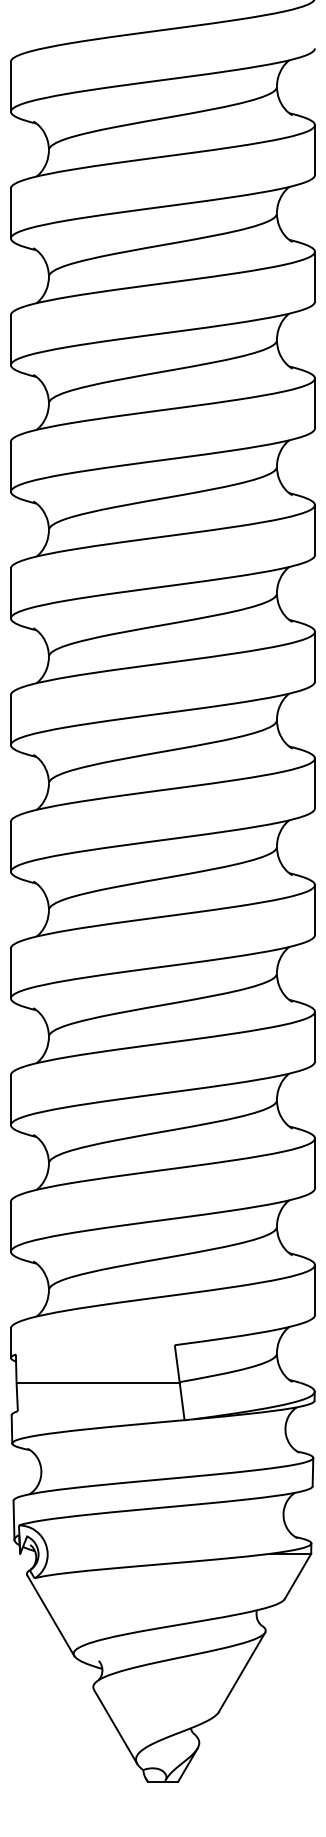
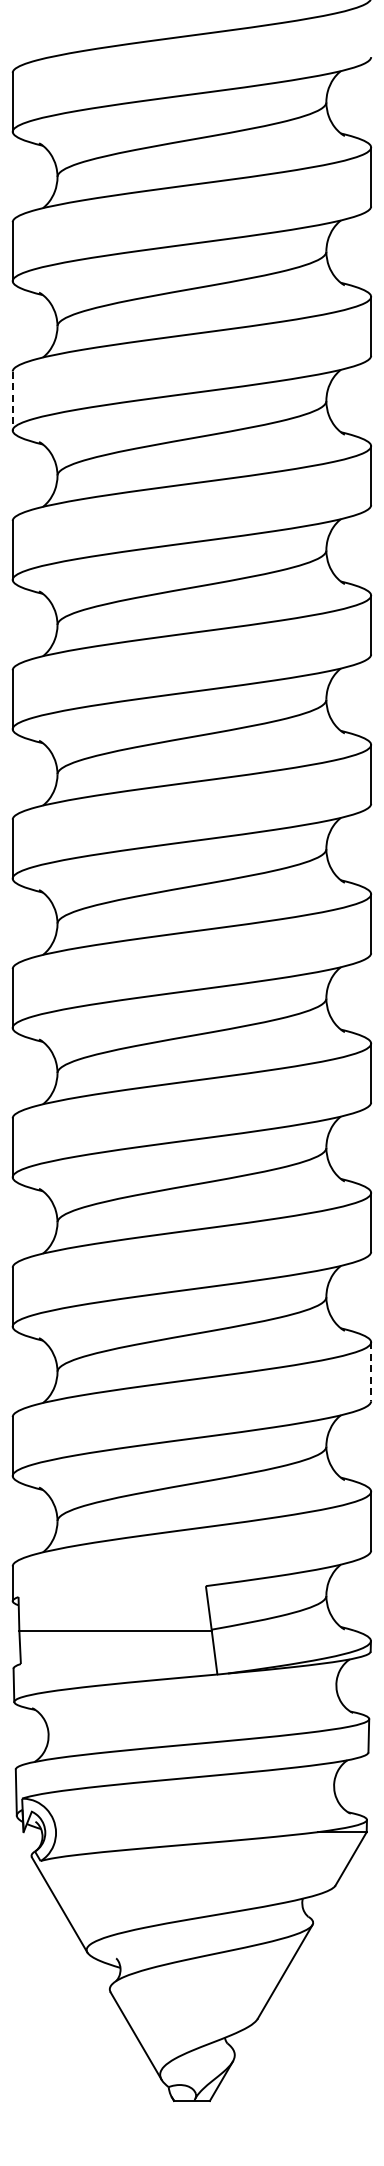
line: (10, 340) -> (12, 401), solid -> dashed
line: (315, 1164) -> (371, 1372), solid -> dashed

